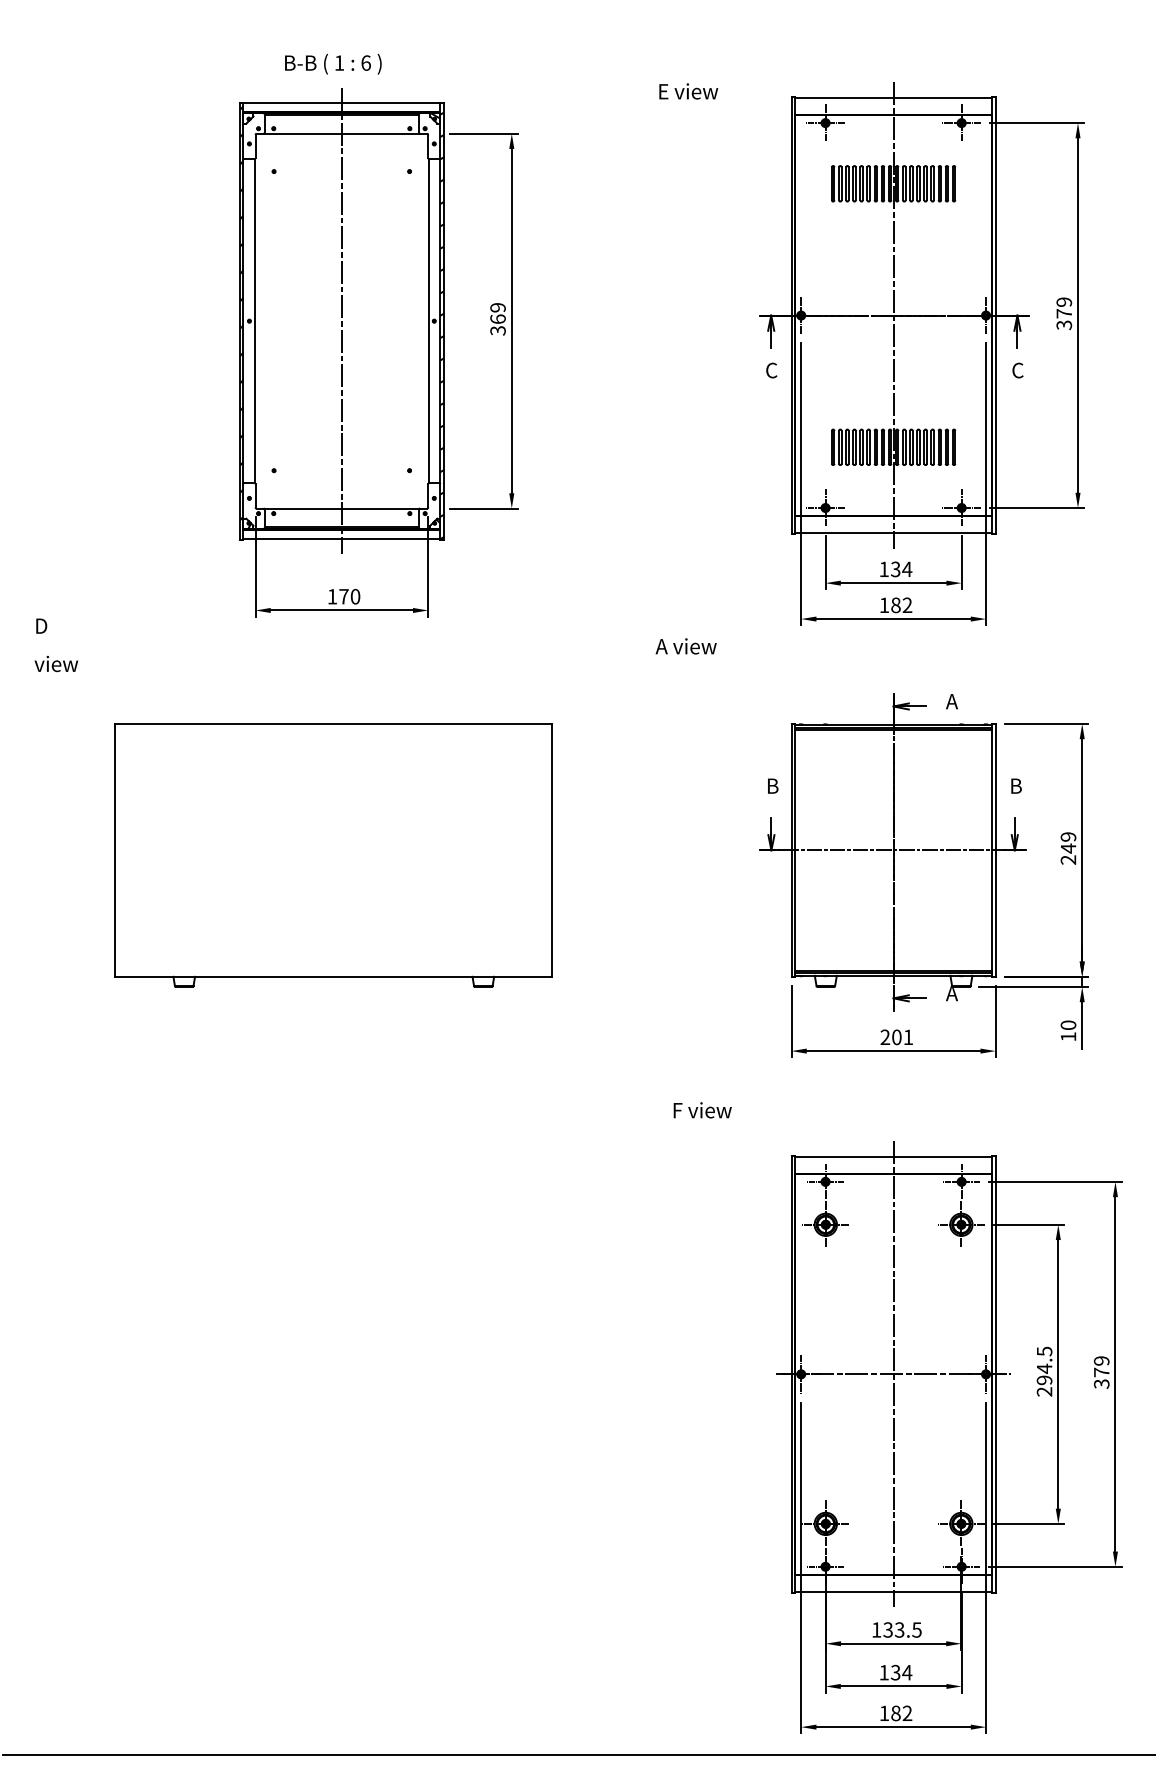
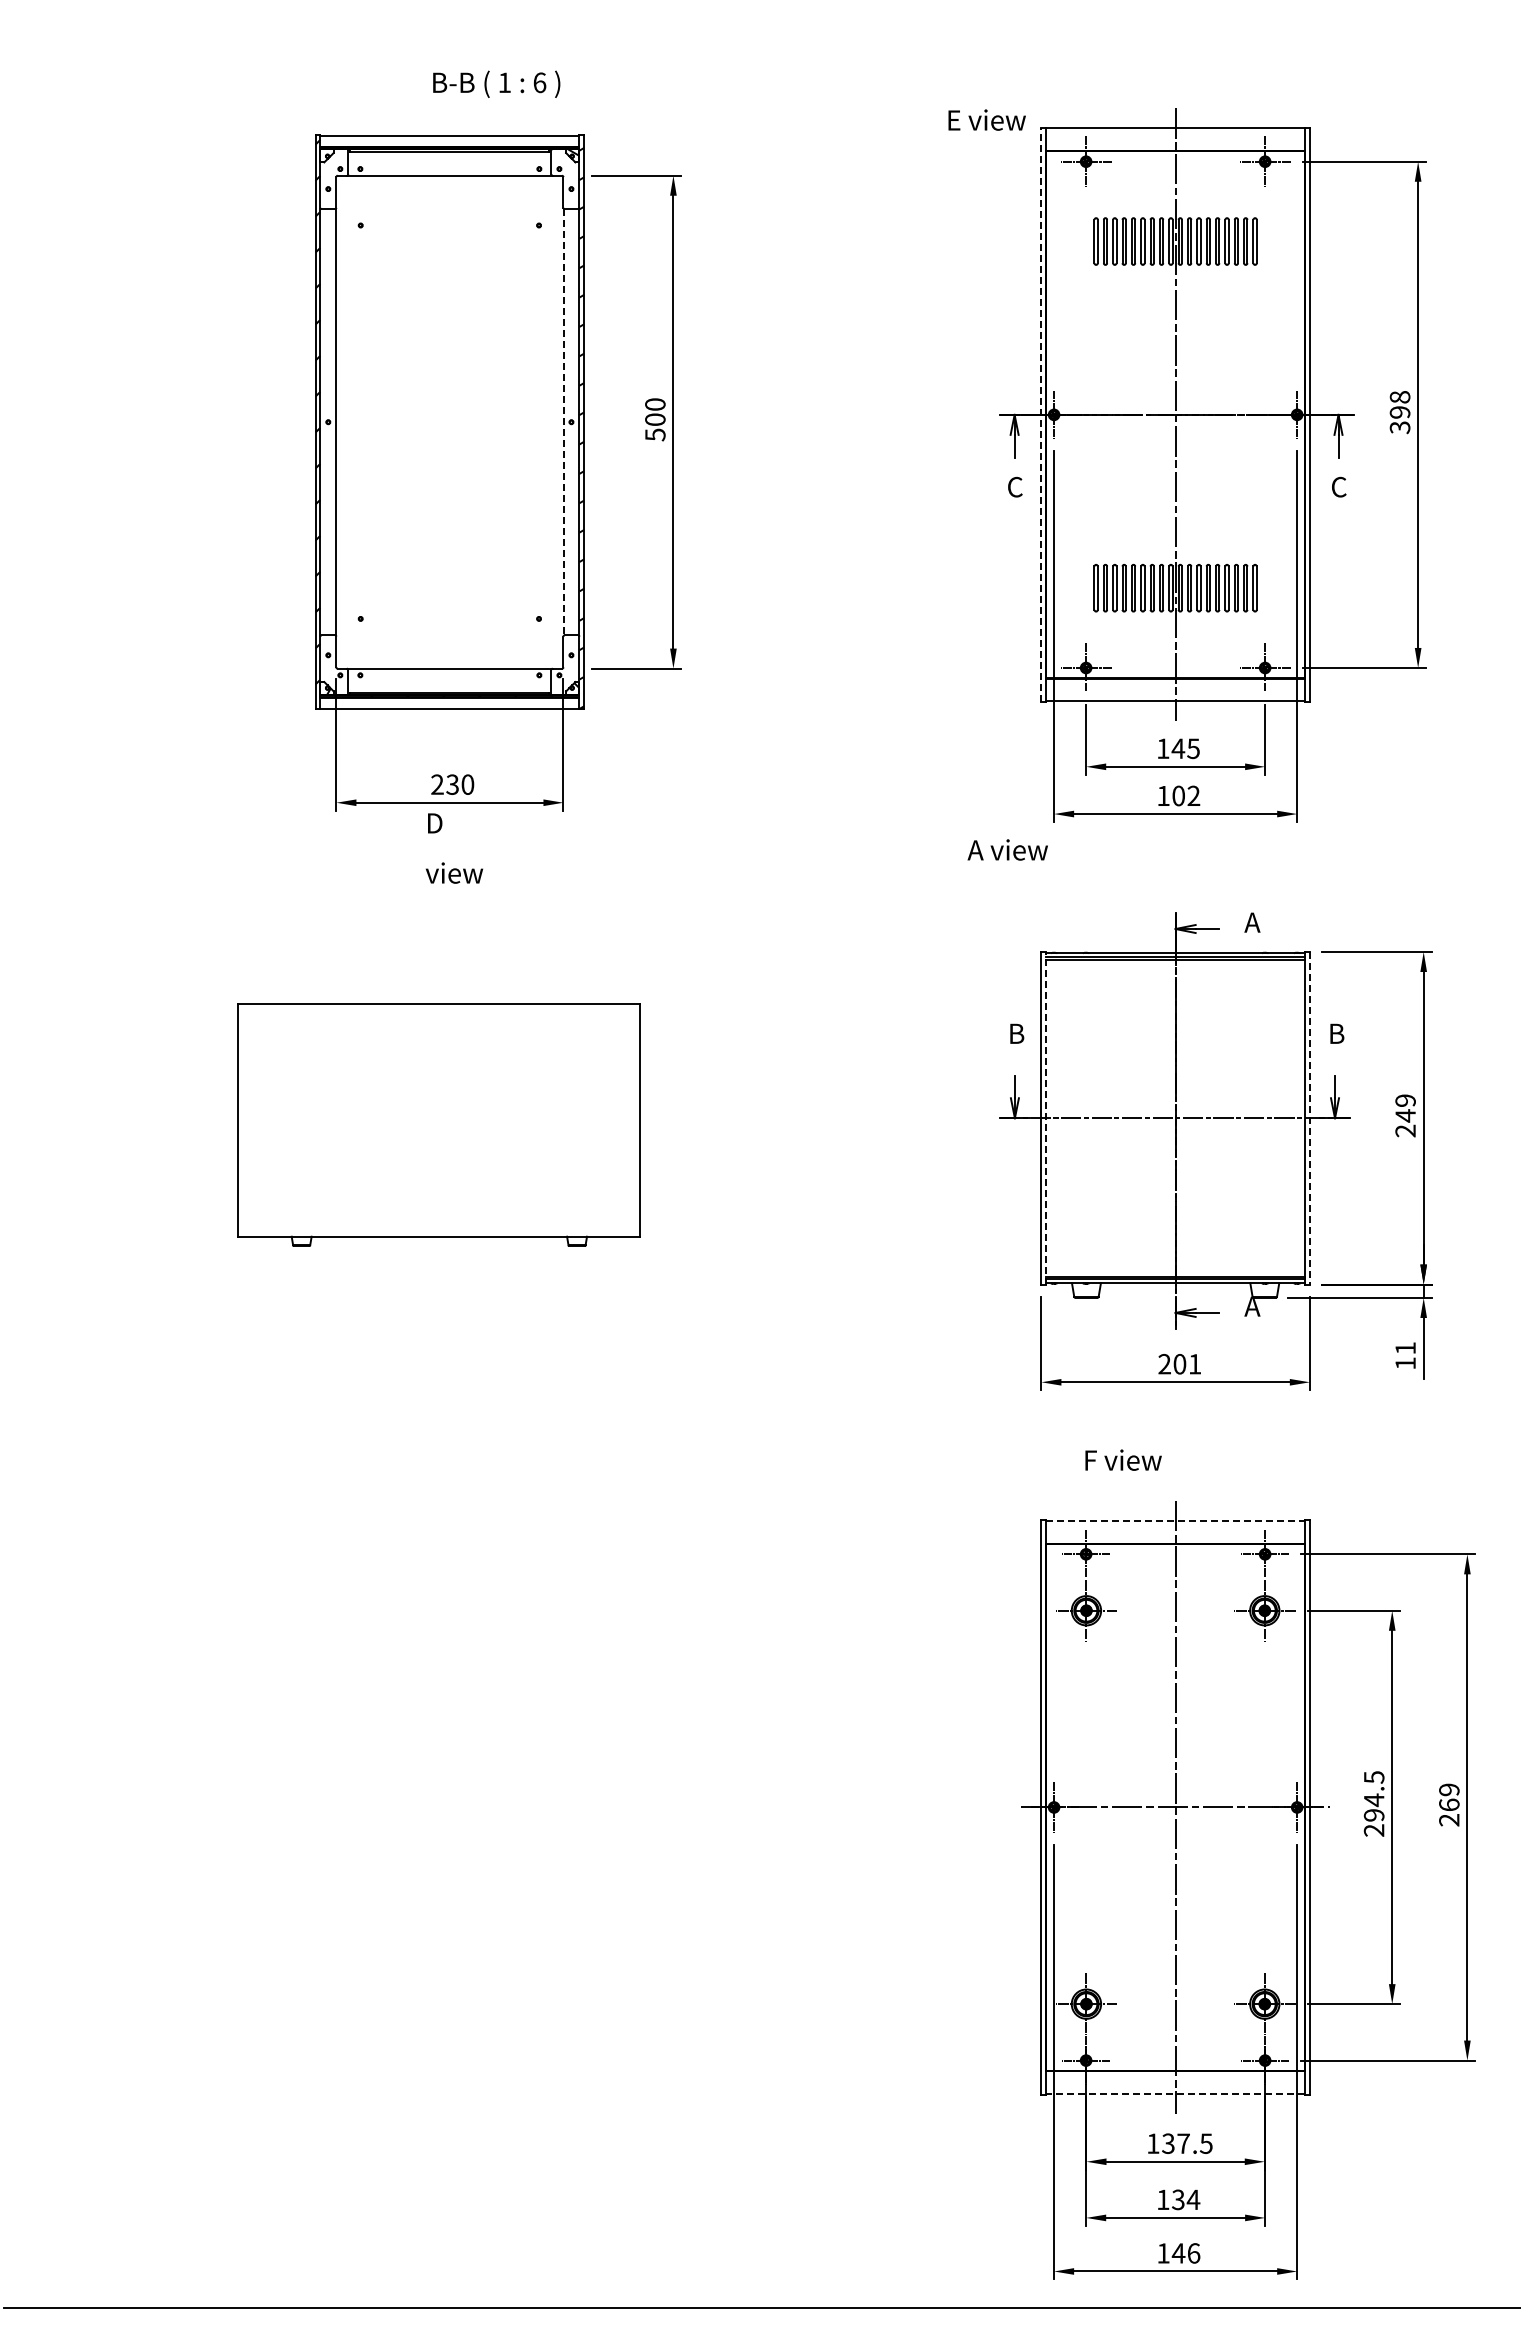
text: (333, 63) -> (496, 83), moved
text: (688, 91) -> (986, 119), moved
text: (1063, 307) -> (1399, 404), 379 -> 398
line: (791, 315) -> (1041, 414), solid -> dashed
text: (498, 319) -> (655, 419), 369 -> 500
line: (341, 320) -> (449, 421), removed
line: (428, 321) -> (564, 422), solid -> dashed
text: (901, 569) -> (1185, 748), 134 -> 145
text: (338, 596) -> (445, 784), 170 -> 230
text: (895, 604) -> (1178, 795), 182 -> 102
text: (56, 645) -> (454, 848), moved
text: (685, 646) -> (1007, 849), moved
line: (795, 849) -> (1046, 1117), solid -> dashed
line: (995, 850) -> (1309, 1118), solid -> dashed
part: (333, 855) -> (439, 1124), size x0.7
text: (1068, 1025) -> (1405, 1348), 10 -> 11
text: (702, 1109) -> (1123, 1459), moved
line: (893, 1156) -> (1175, 1520), solid -> dashed
text: (1101, 1378) -> (1449, 1812), 379 -> 269
line: (893, 1592) -> (1175, 2094), solid -> dashed
text: (899, 1629) -> (1183, 2143), 133.5 -> 137.5
text: (901, 1713) -> (1185, 2253), 182 -> 146

